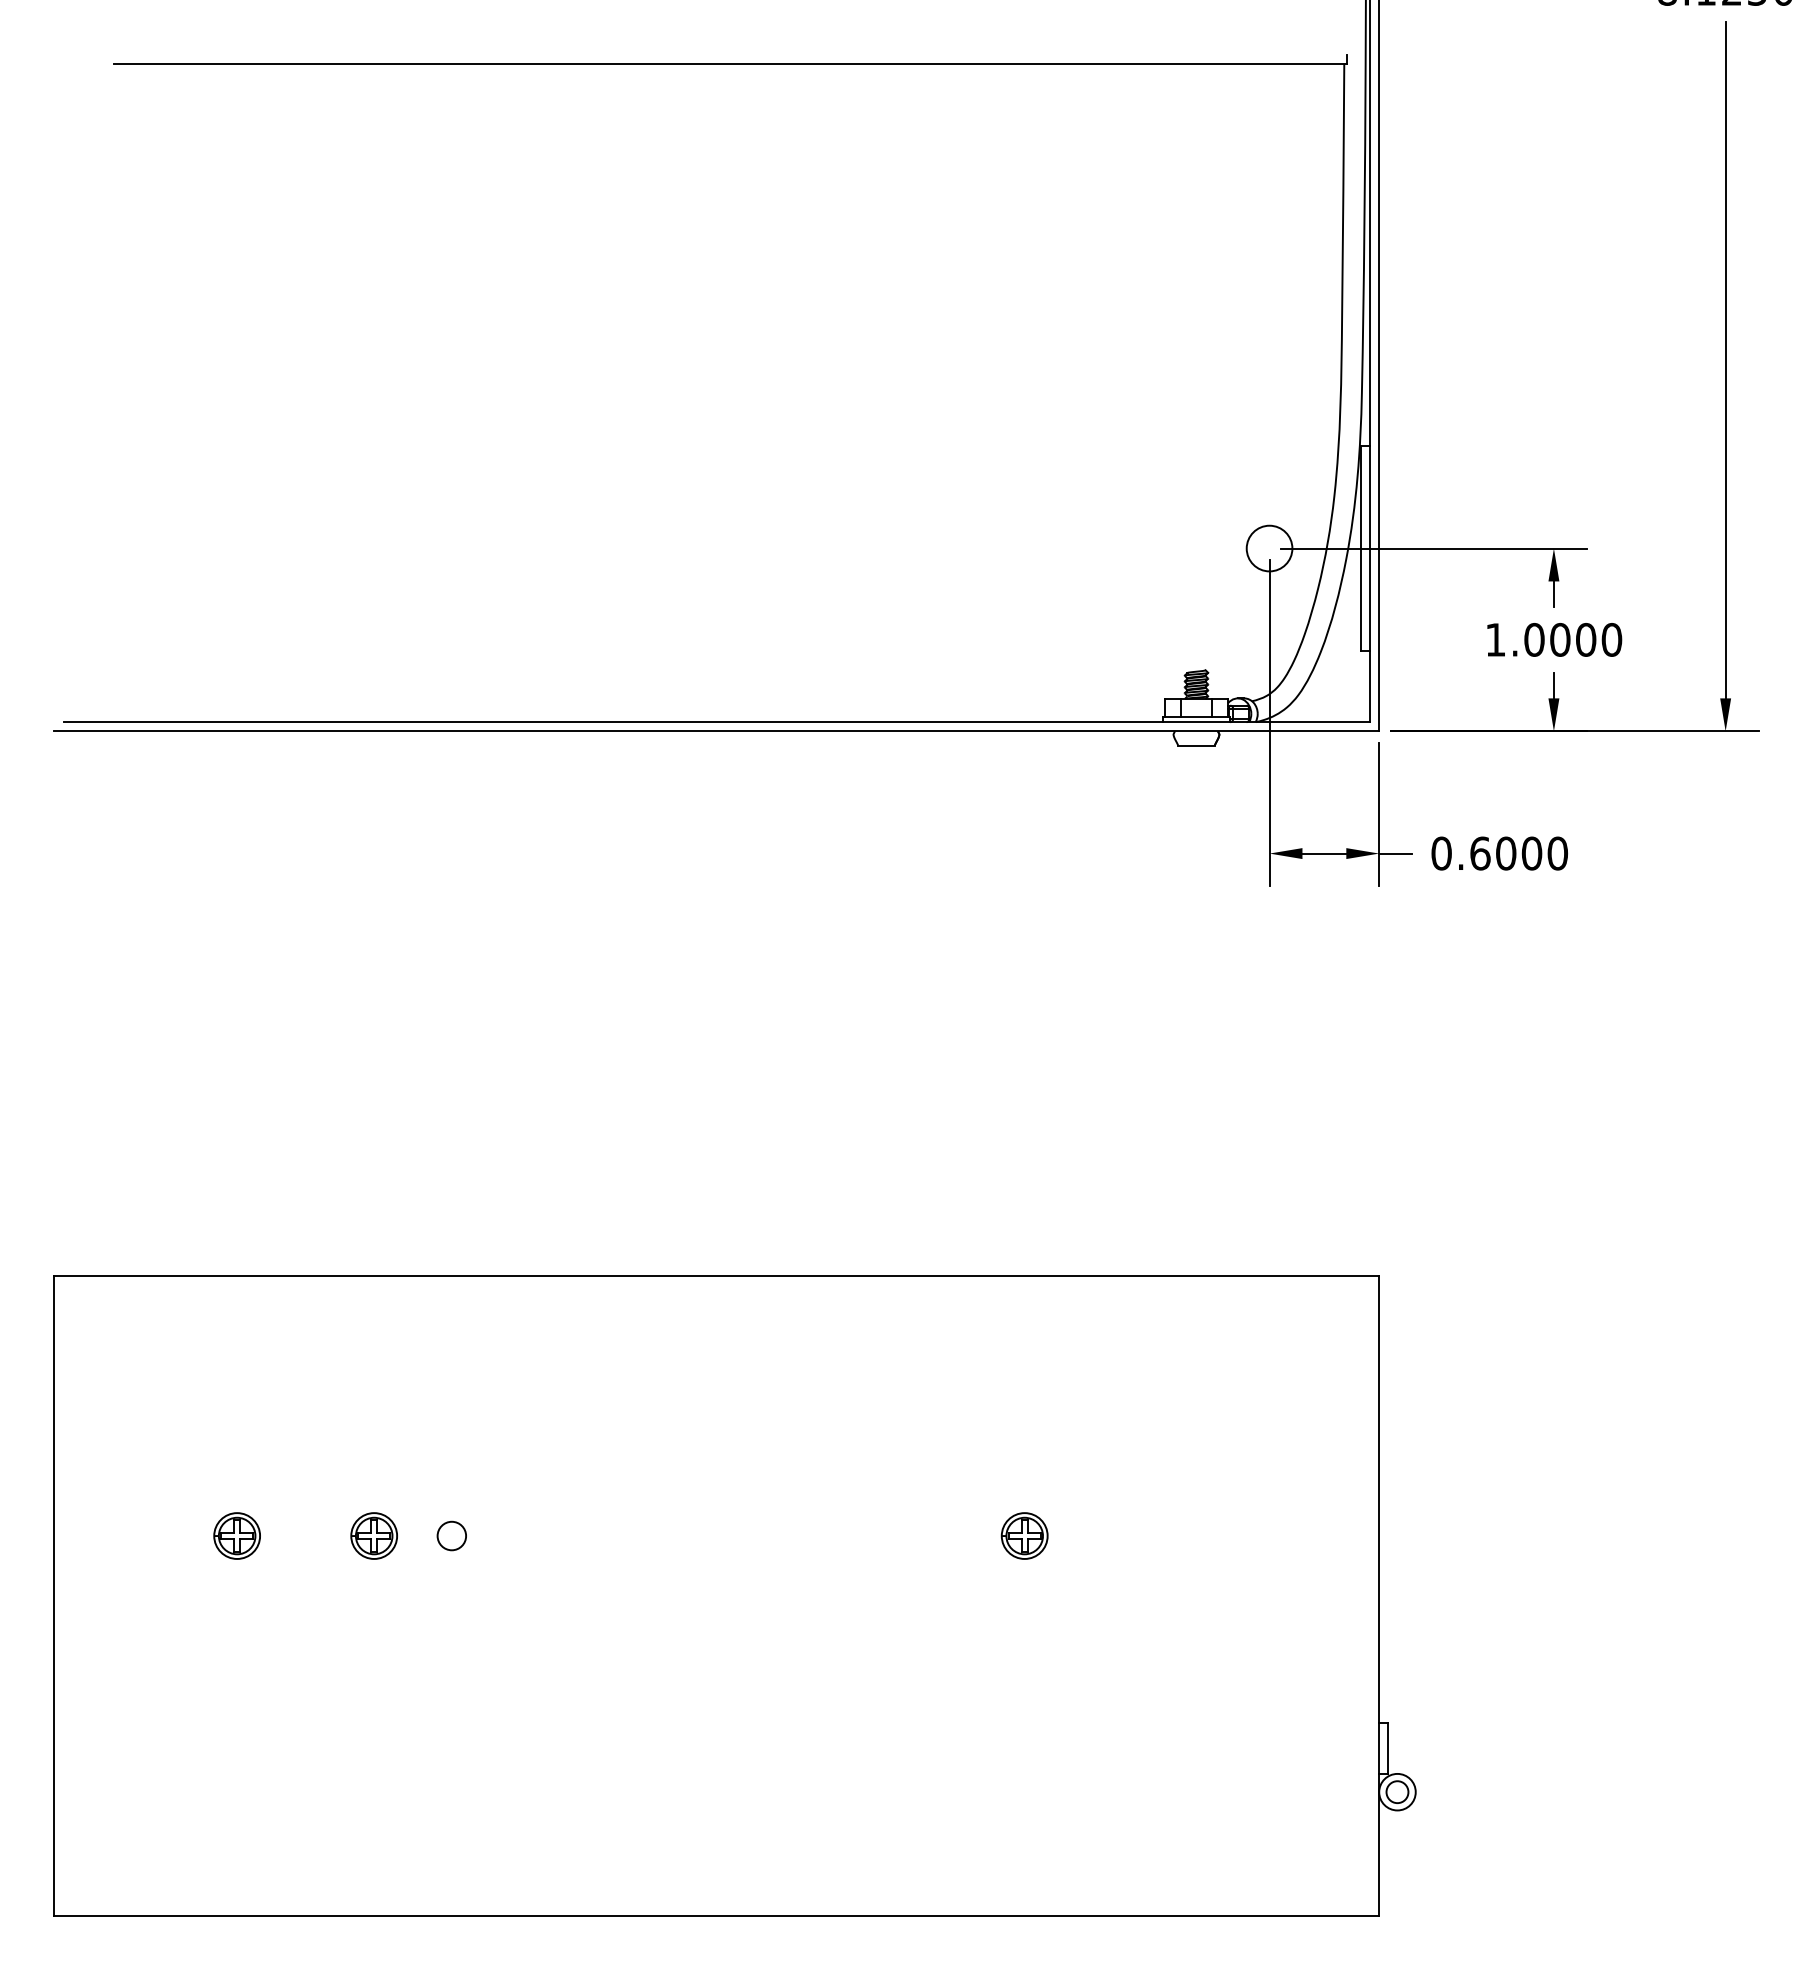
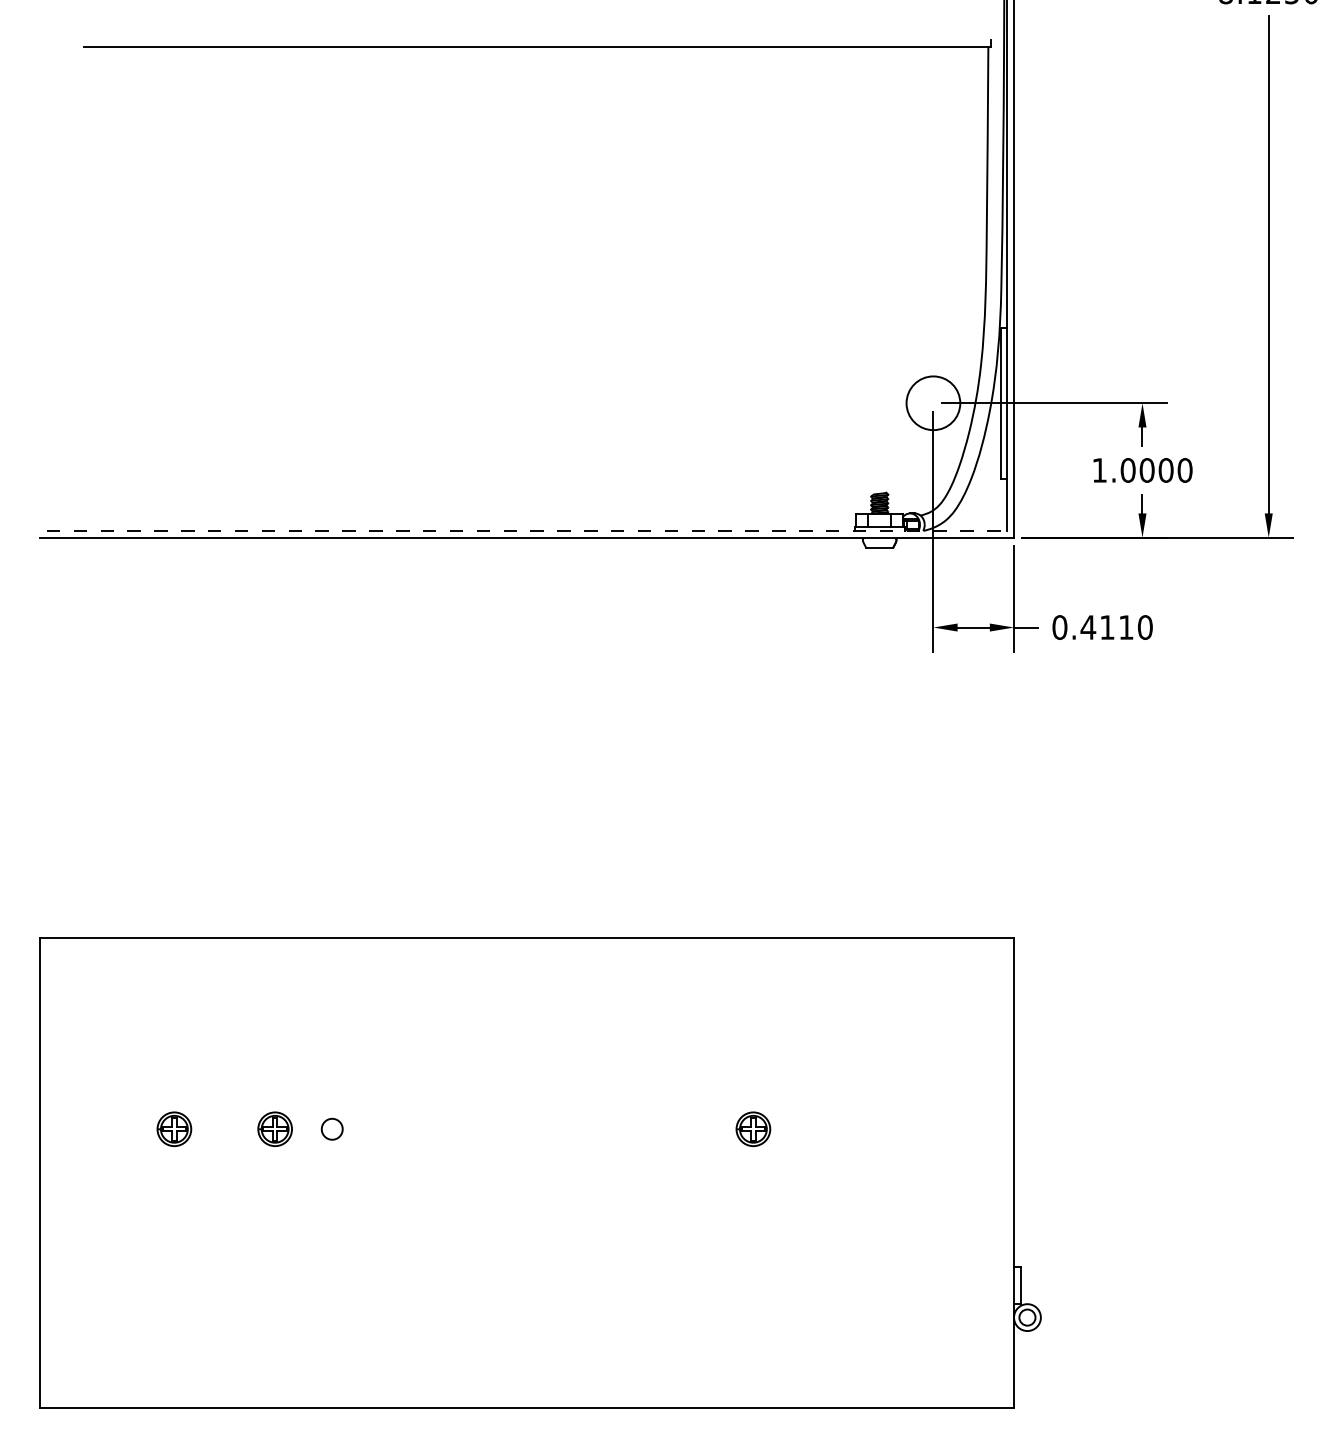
circle: (1269, 548) -> (933, 403), size x1.6
line: (717, 722) -> (527, 531), solid -> dashed
text: (1505, 853) -> (1106, 627), 0.6000 -> 0.4110

